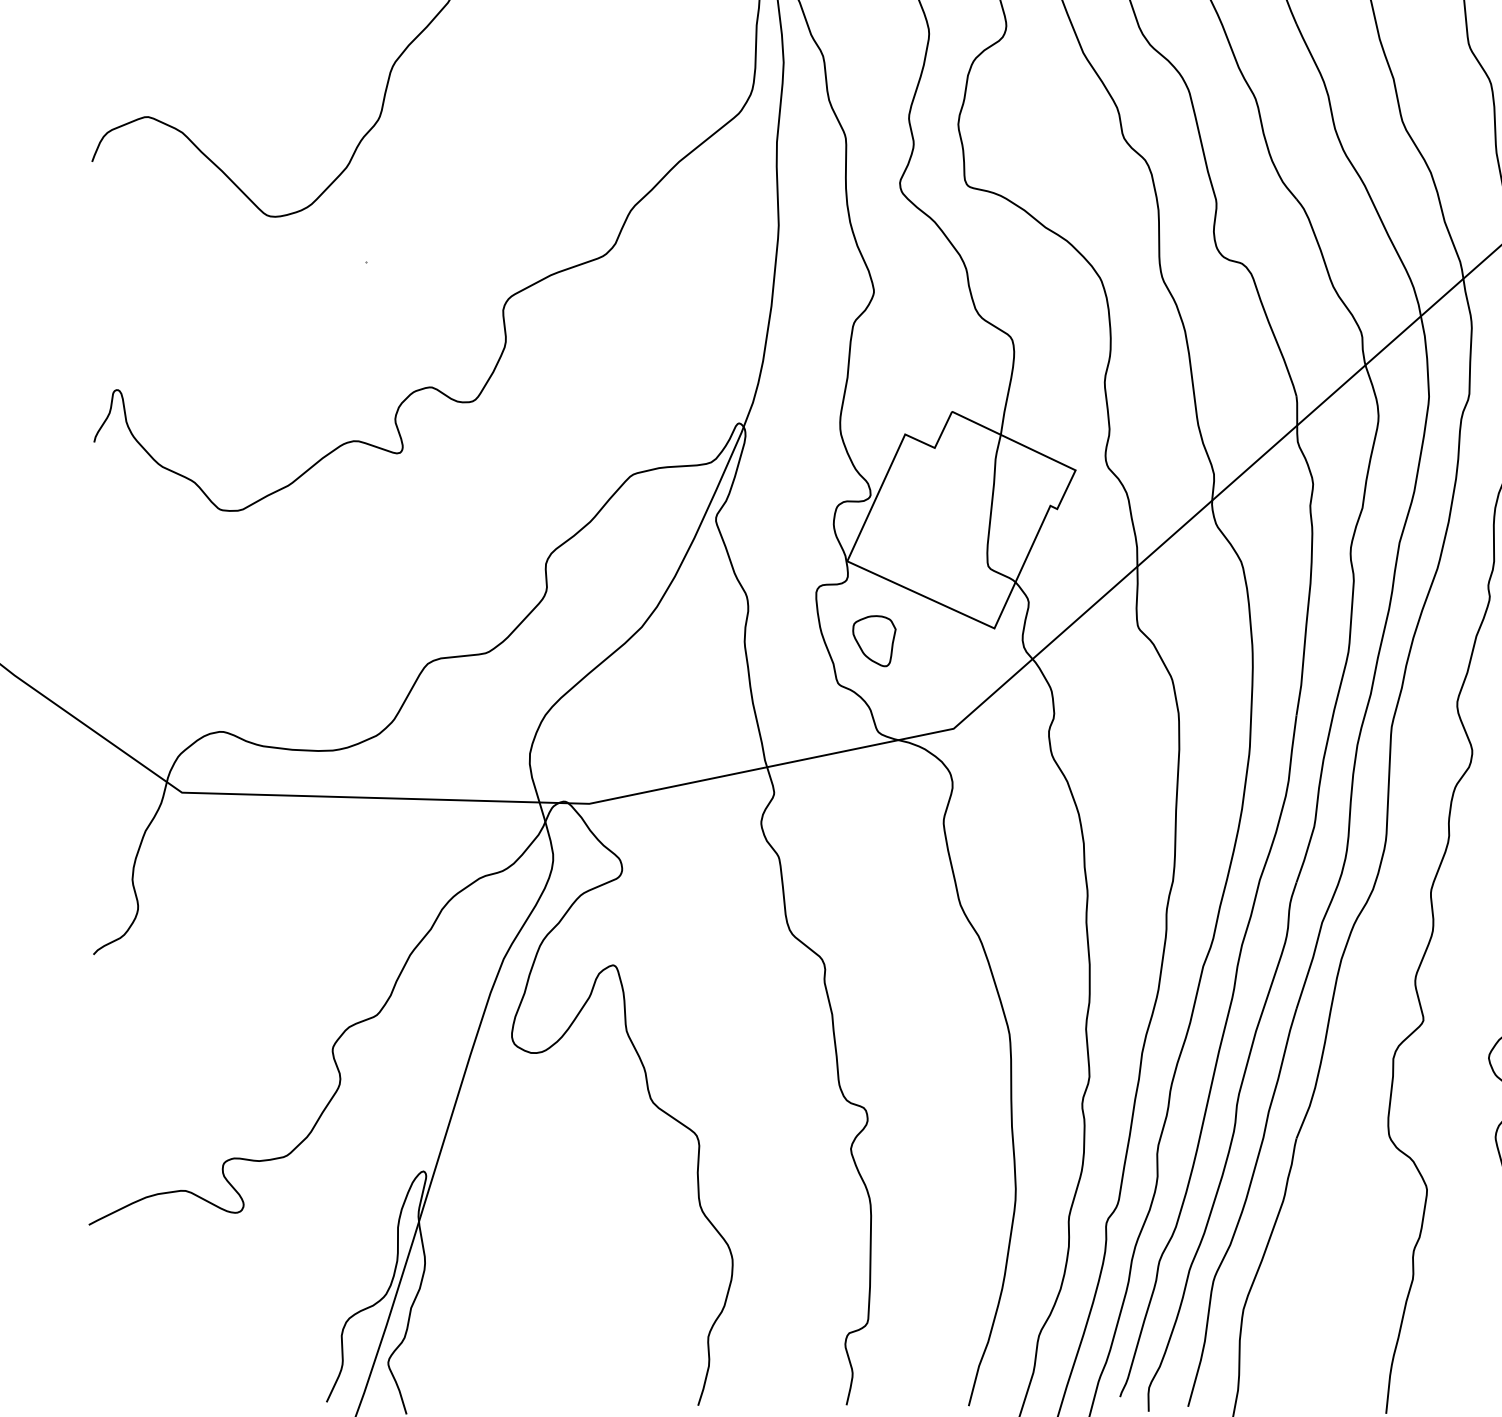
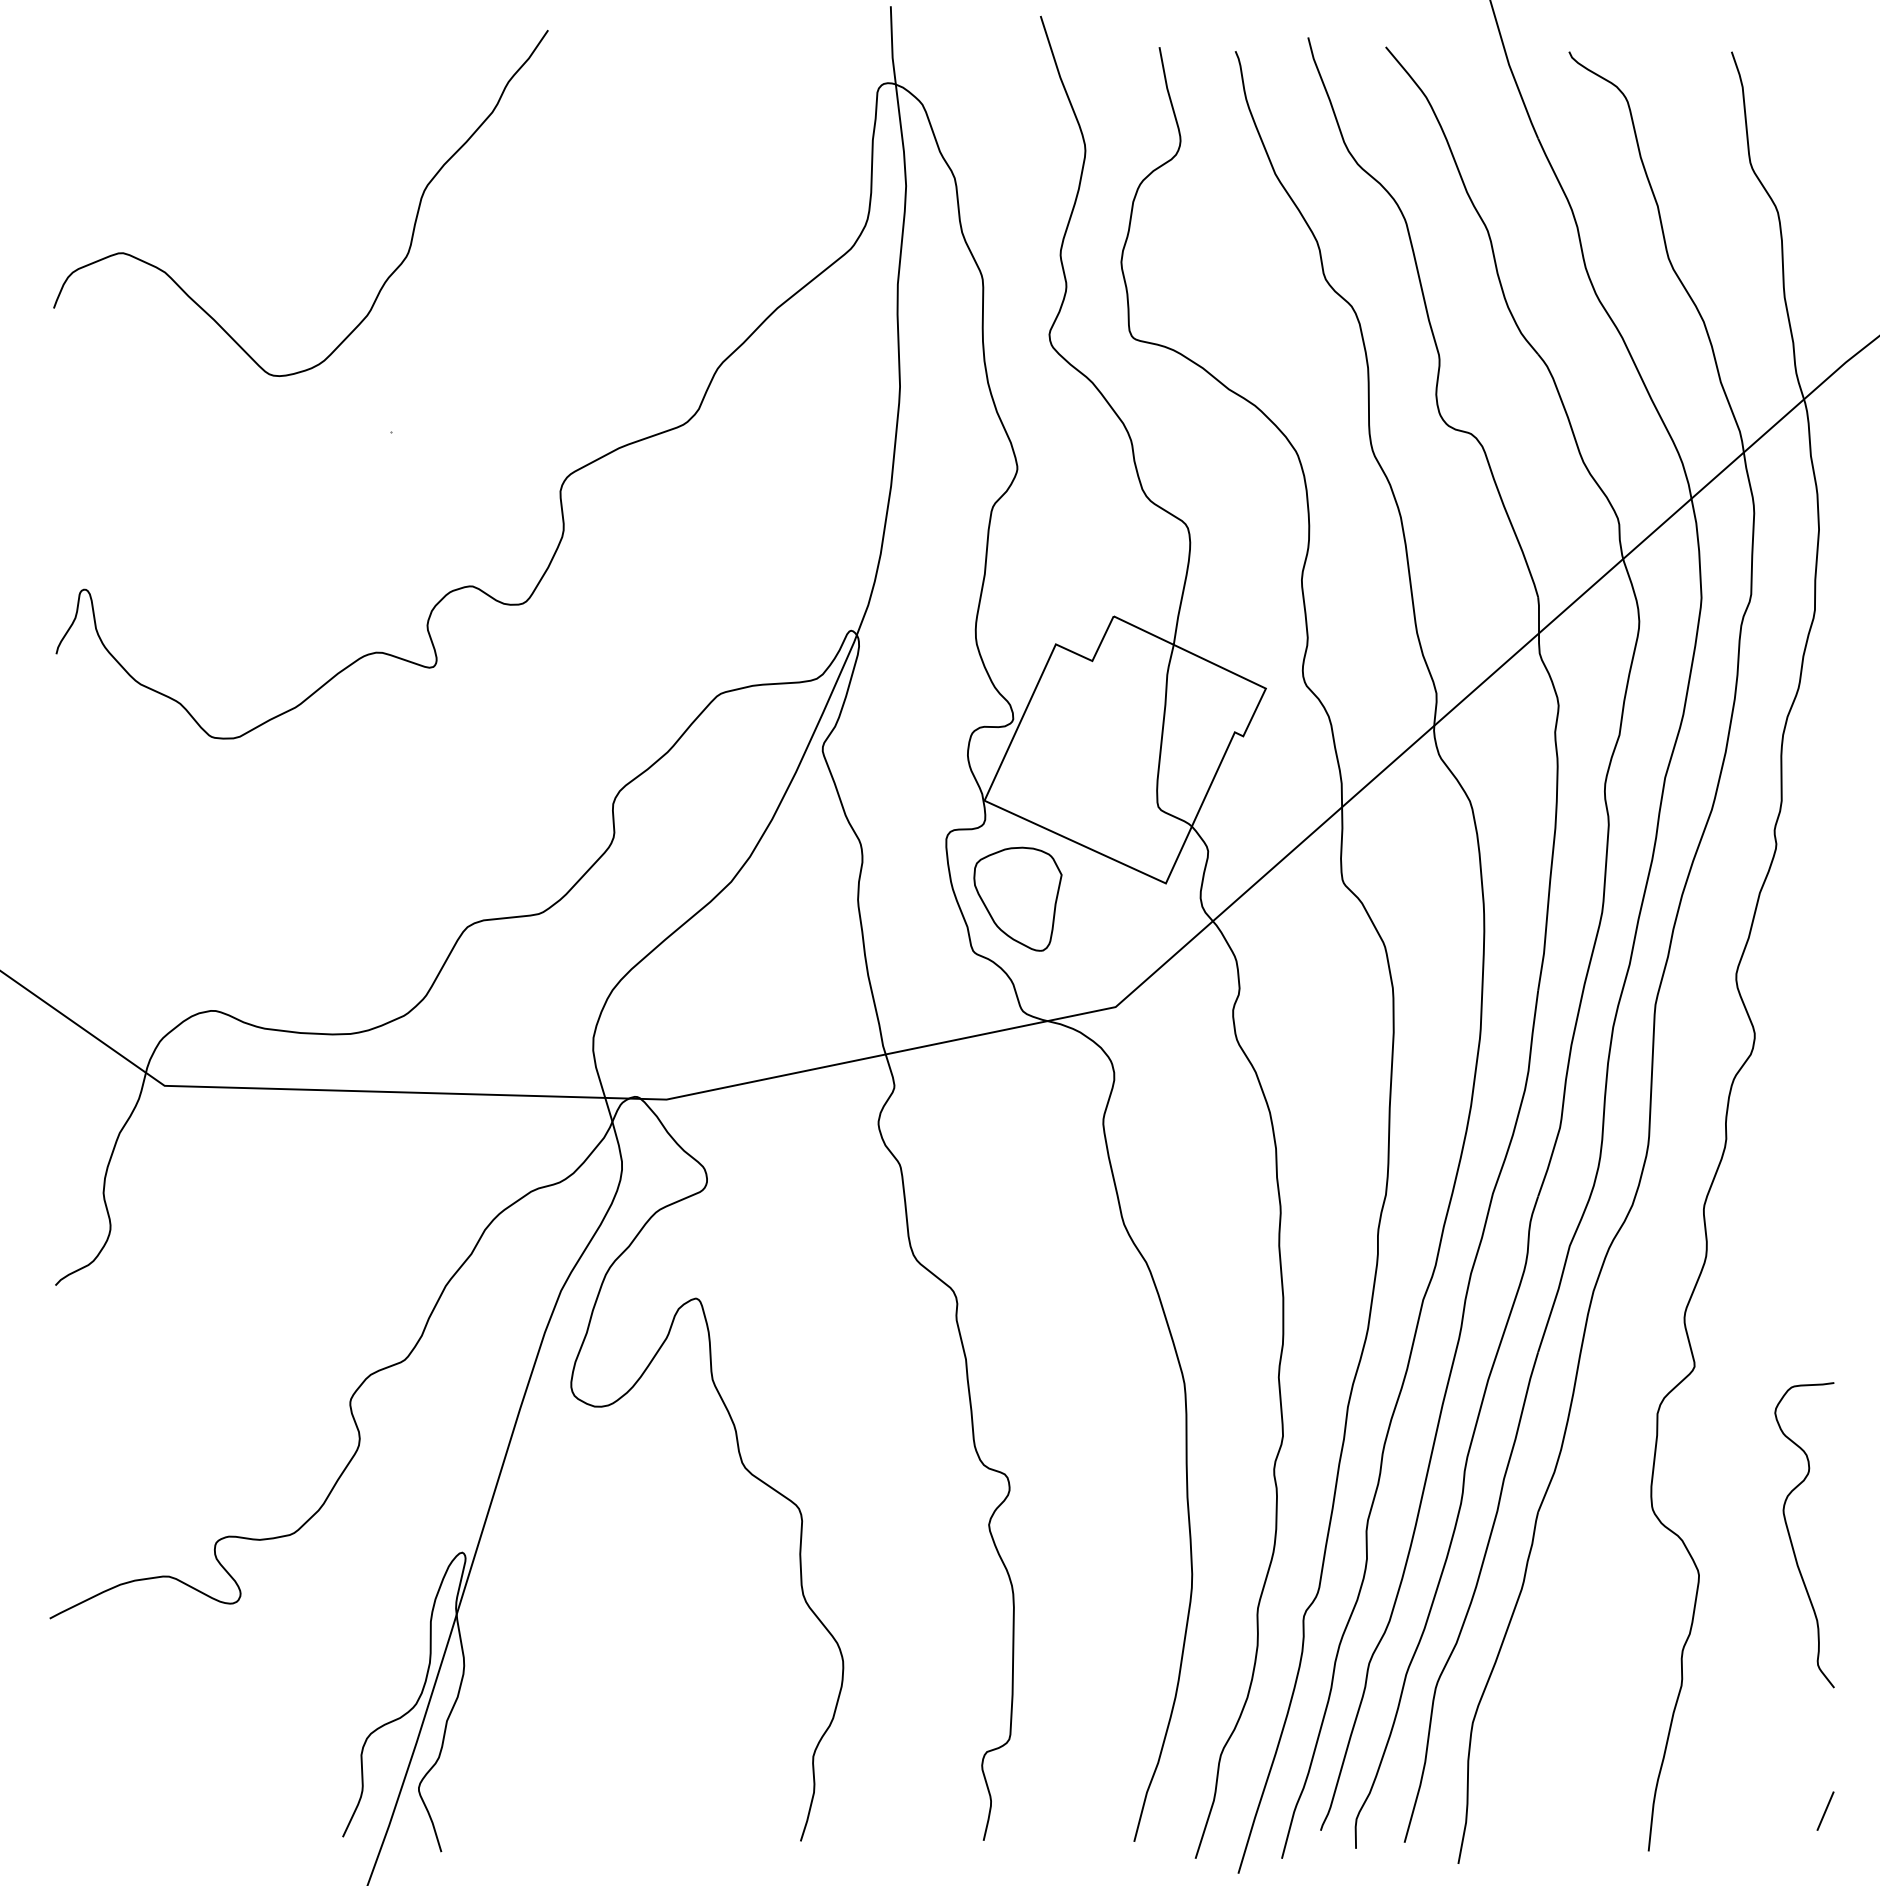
part: (874, 640) -> (1017, 898), size x1.67

